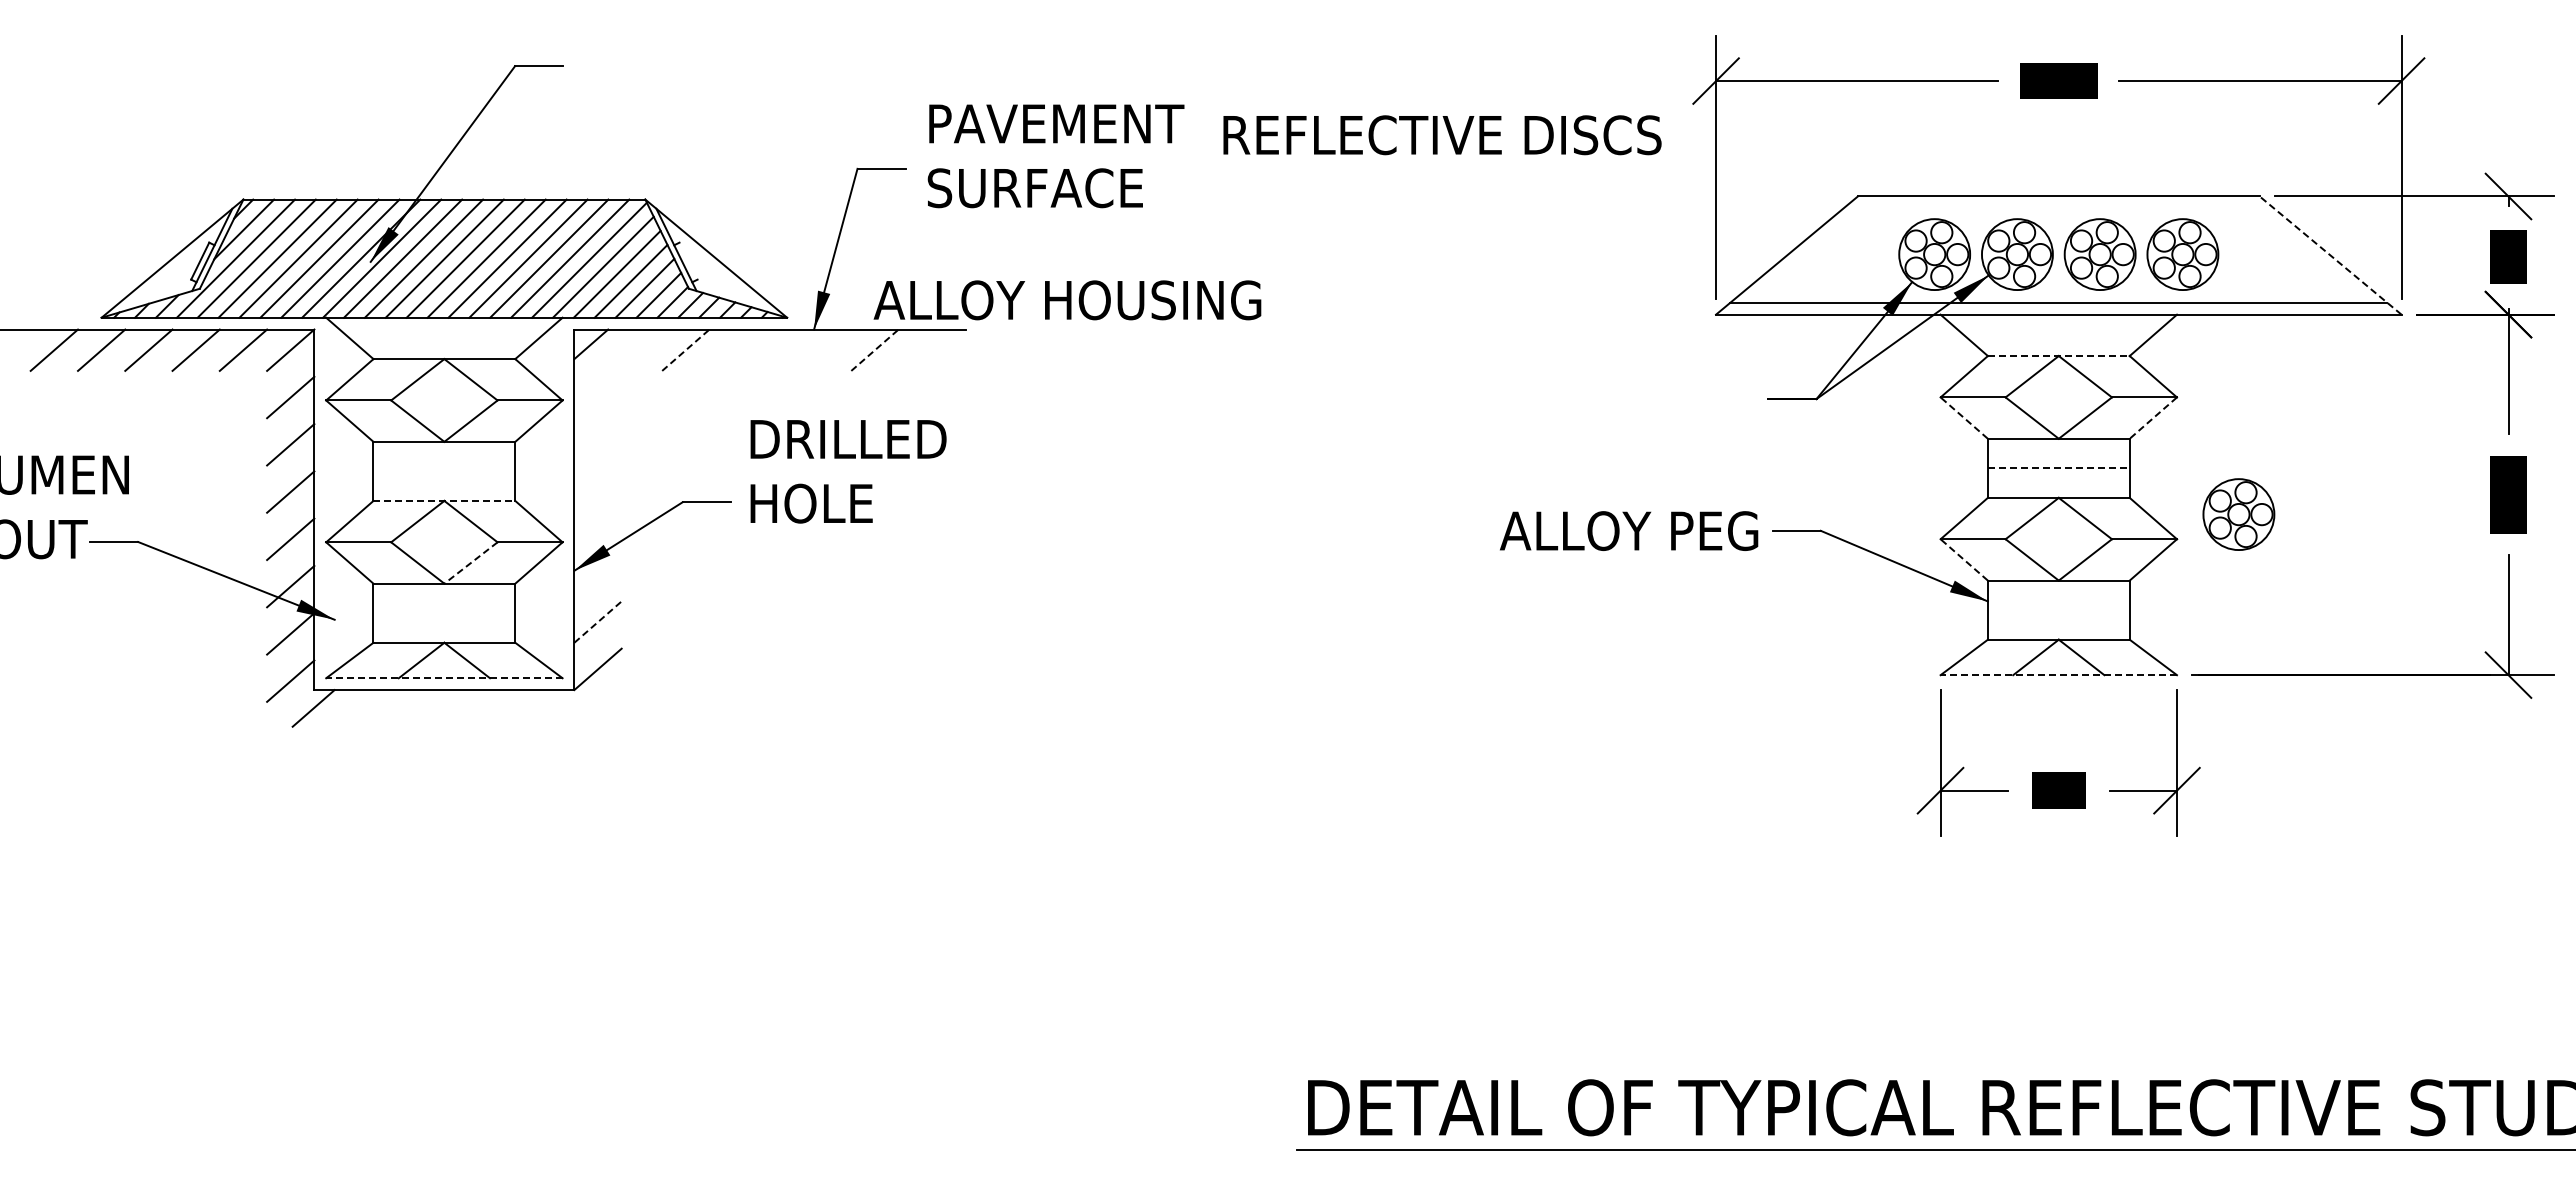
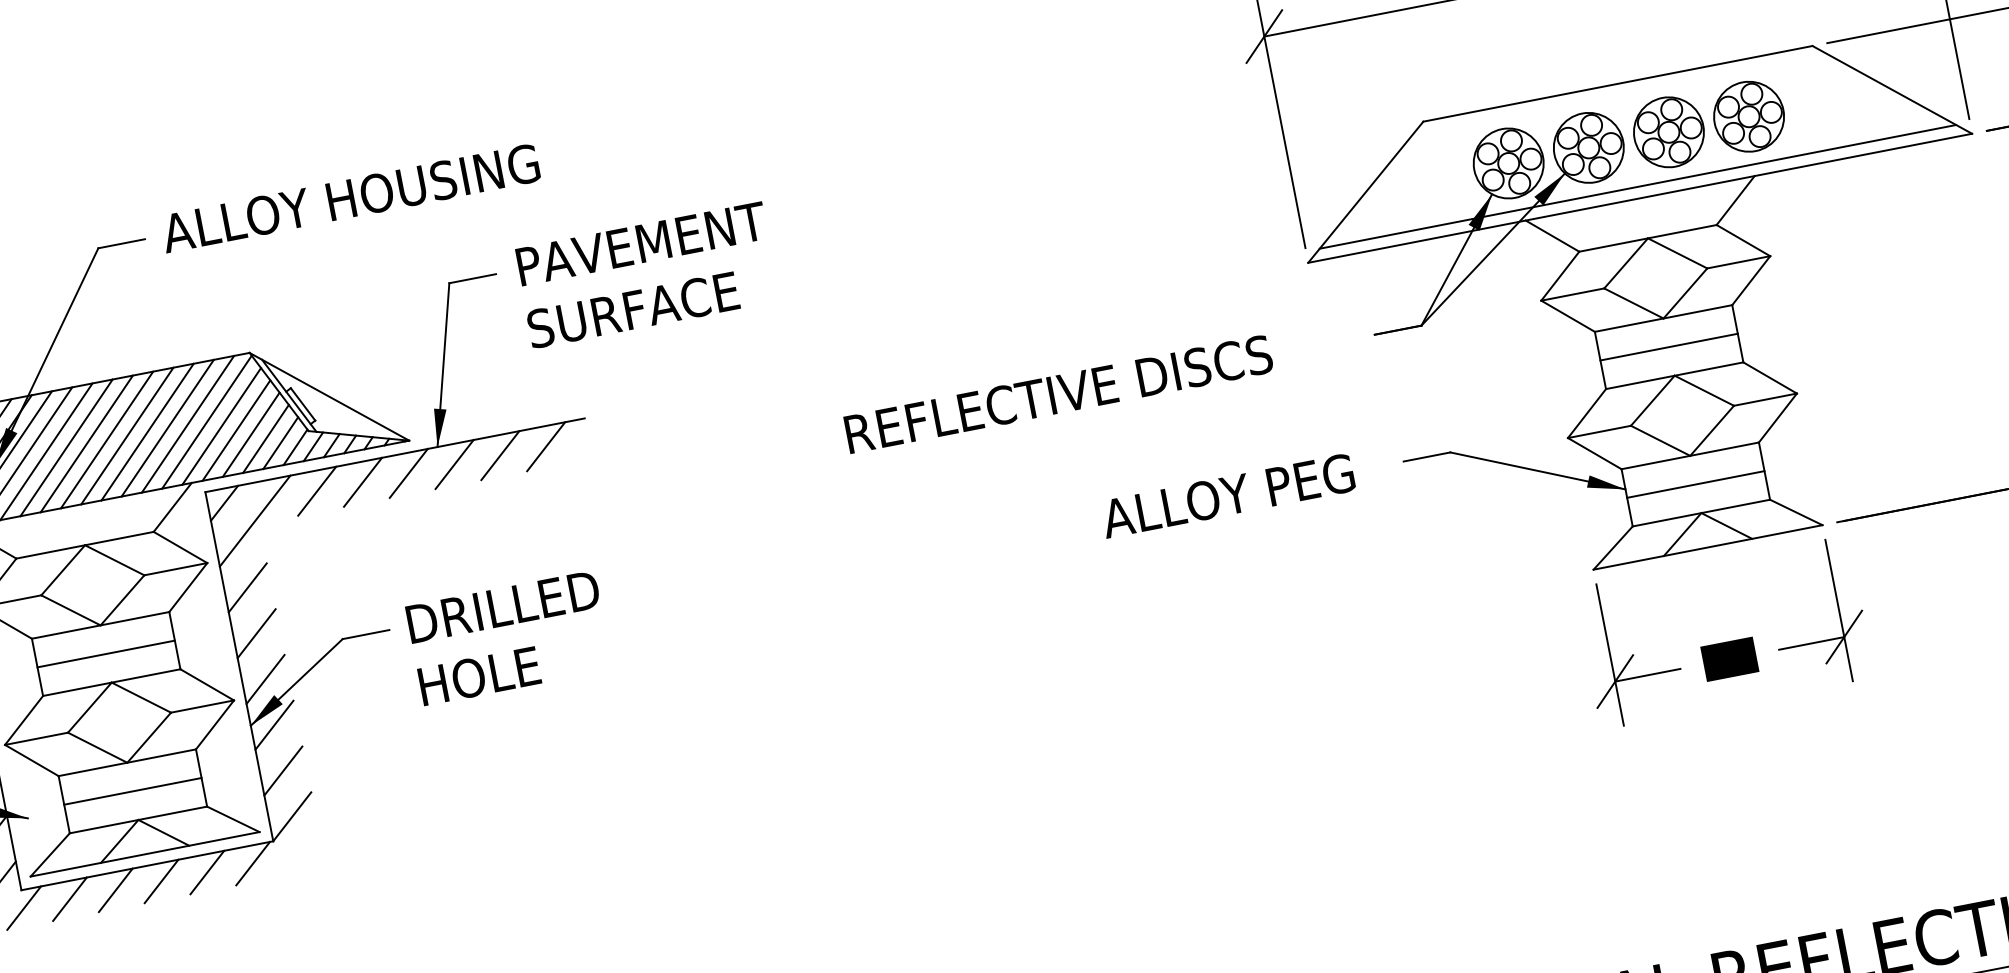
text: (1442, 135) -> (1058, 394), moved
text: (1055, 156) -> (646, 275), moved
line: (2330, 255) -> (1892, 89), dashed -> solid
line: (688, 260) -> (302, 403), added
text: (1067, 300) -> (350, 198), moved
line: (686, 349) -> (317, 490), dashed -> solid
line: (732, 349) -> (362, 481), added
line: (780, 349) -> (408, 472), added
line: (827, 349) -> (454, 463), added
line: (875, 349) -> (500, 454), dashed -> solid
line: (921, 349) -> (545, 446), added
line: (2058, 356) -> (1647, 238), dashed -> solid
line: (618, 367) -> (255, 520), added
line: (1963, 417) -> (1567, 315), dashed -> solid
line: (2152, 418) -> (1750, 281), dashed -> solid
line: (597, 432) -> (247, 587), added
line: (2058, 468) -> (1668, 347), dashed -> solid
line: (444, 471) -> (106, 654), added
text: (848, 471) -> (509, 638), moved
line: (597, 479) -> (255, 633), added
line: (444, 500) -> (111, 682), dashed -> solid
part: (2238, 514) -> (1851, 358), removed
line: (597, 527) -> (265, 679), added
text: (1629, 530) -> (1228, 495), moved
line: (1963, 559) -> (1593, 453), dashed -> solid
line: (470, 563) -> (148, 738), dashed -> solid
line: (597, 574) -> (273, 725), added
line: (2058, 610) -> (1695, 484), added
line: (444, 613) -> (133, 791), added
line: (598, 621) -> (283, 770), dashed -> solid
line: (2058, 675) -> (1707, 547), dashed -> solid
line: (443, 678) -> (144, 854), dashed -> solid
line: (360, 708) -> (69, 899), added
line: (408, 708) -> (116, 890), added
line: (455, 708) -> (161, 881), added
line: (502, 708) -> (207, 872), added
line: (550, 708) -> (253, 863), added

